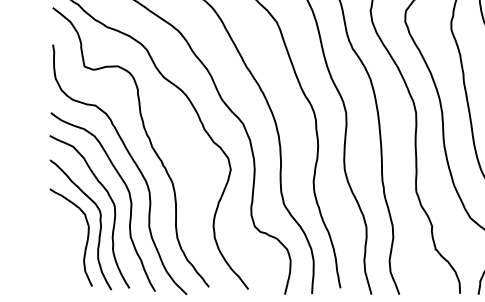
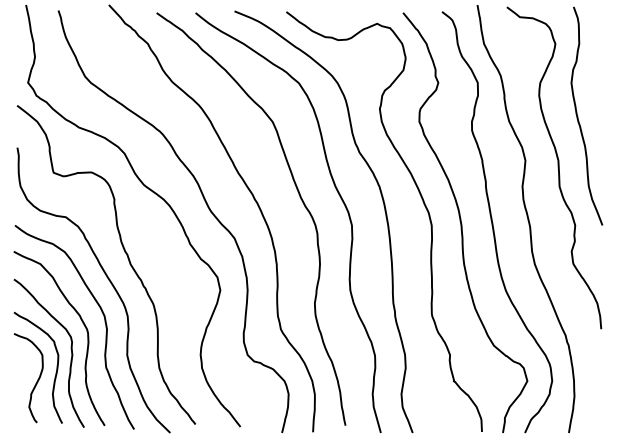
curve: (69, 249) -> (36, 381), added

